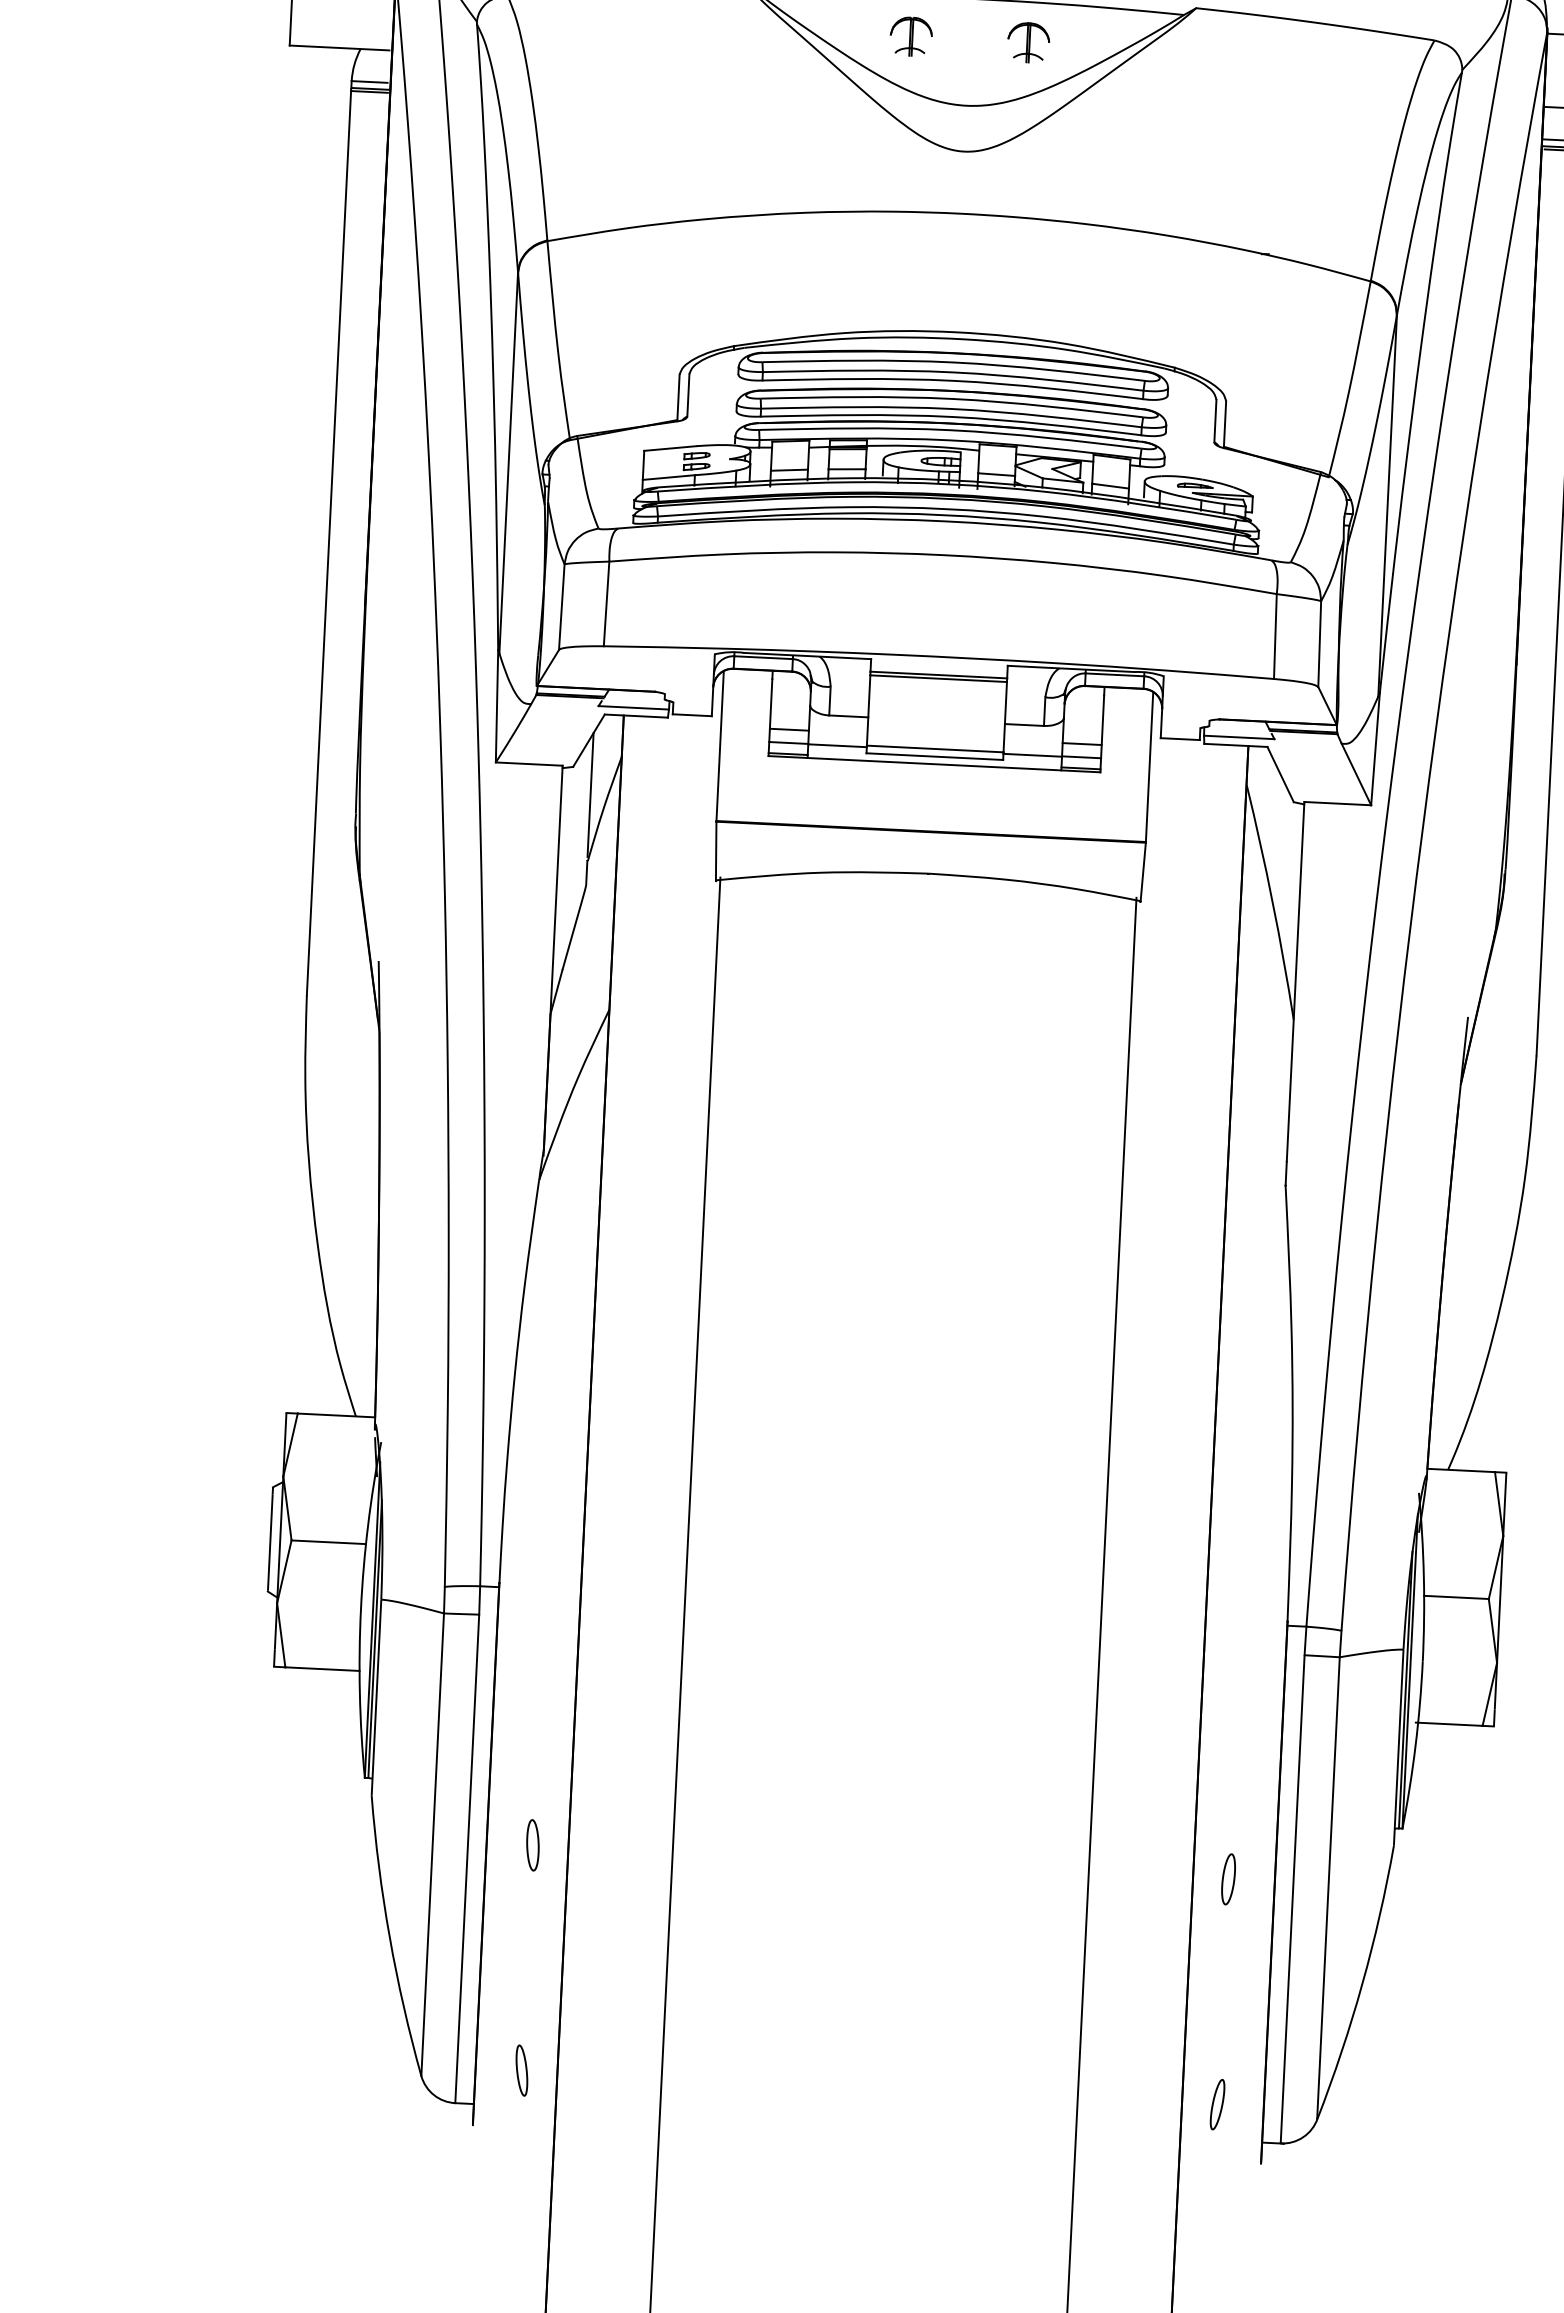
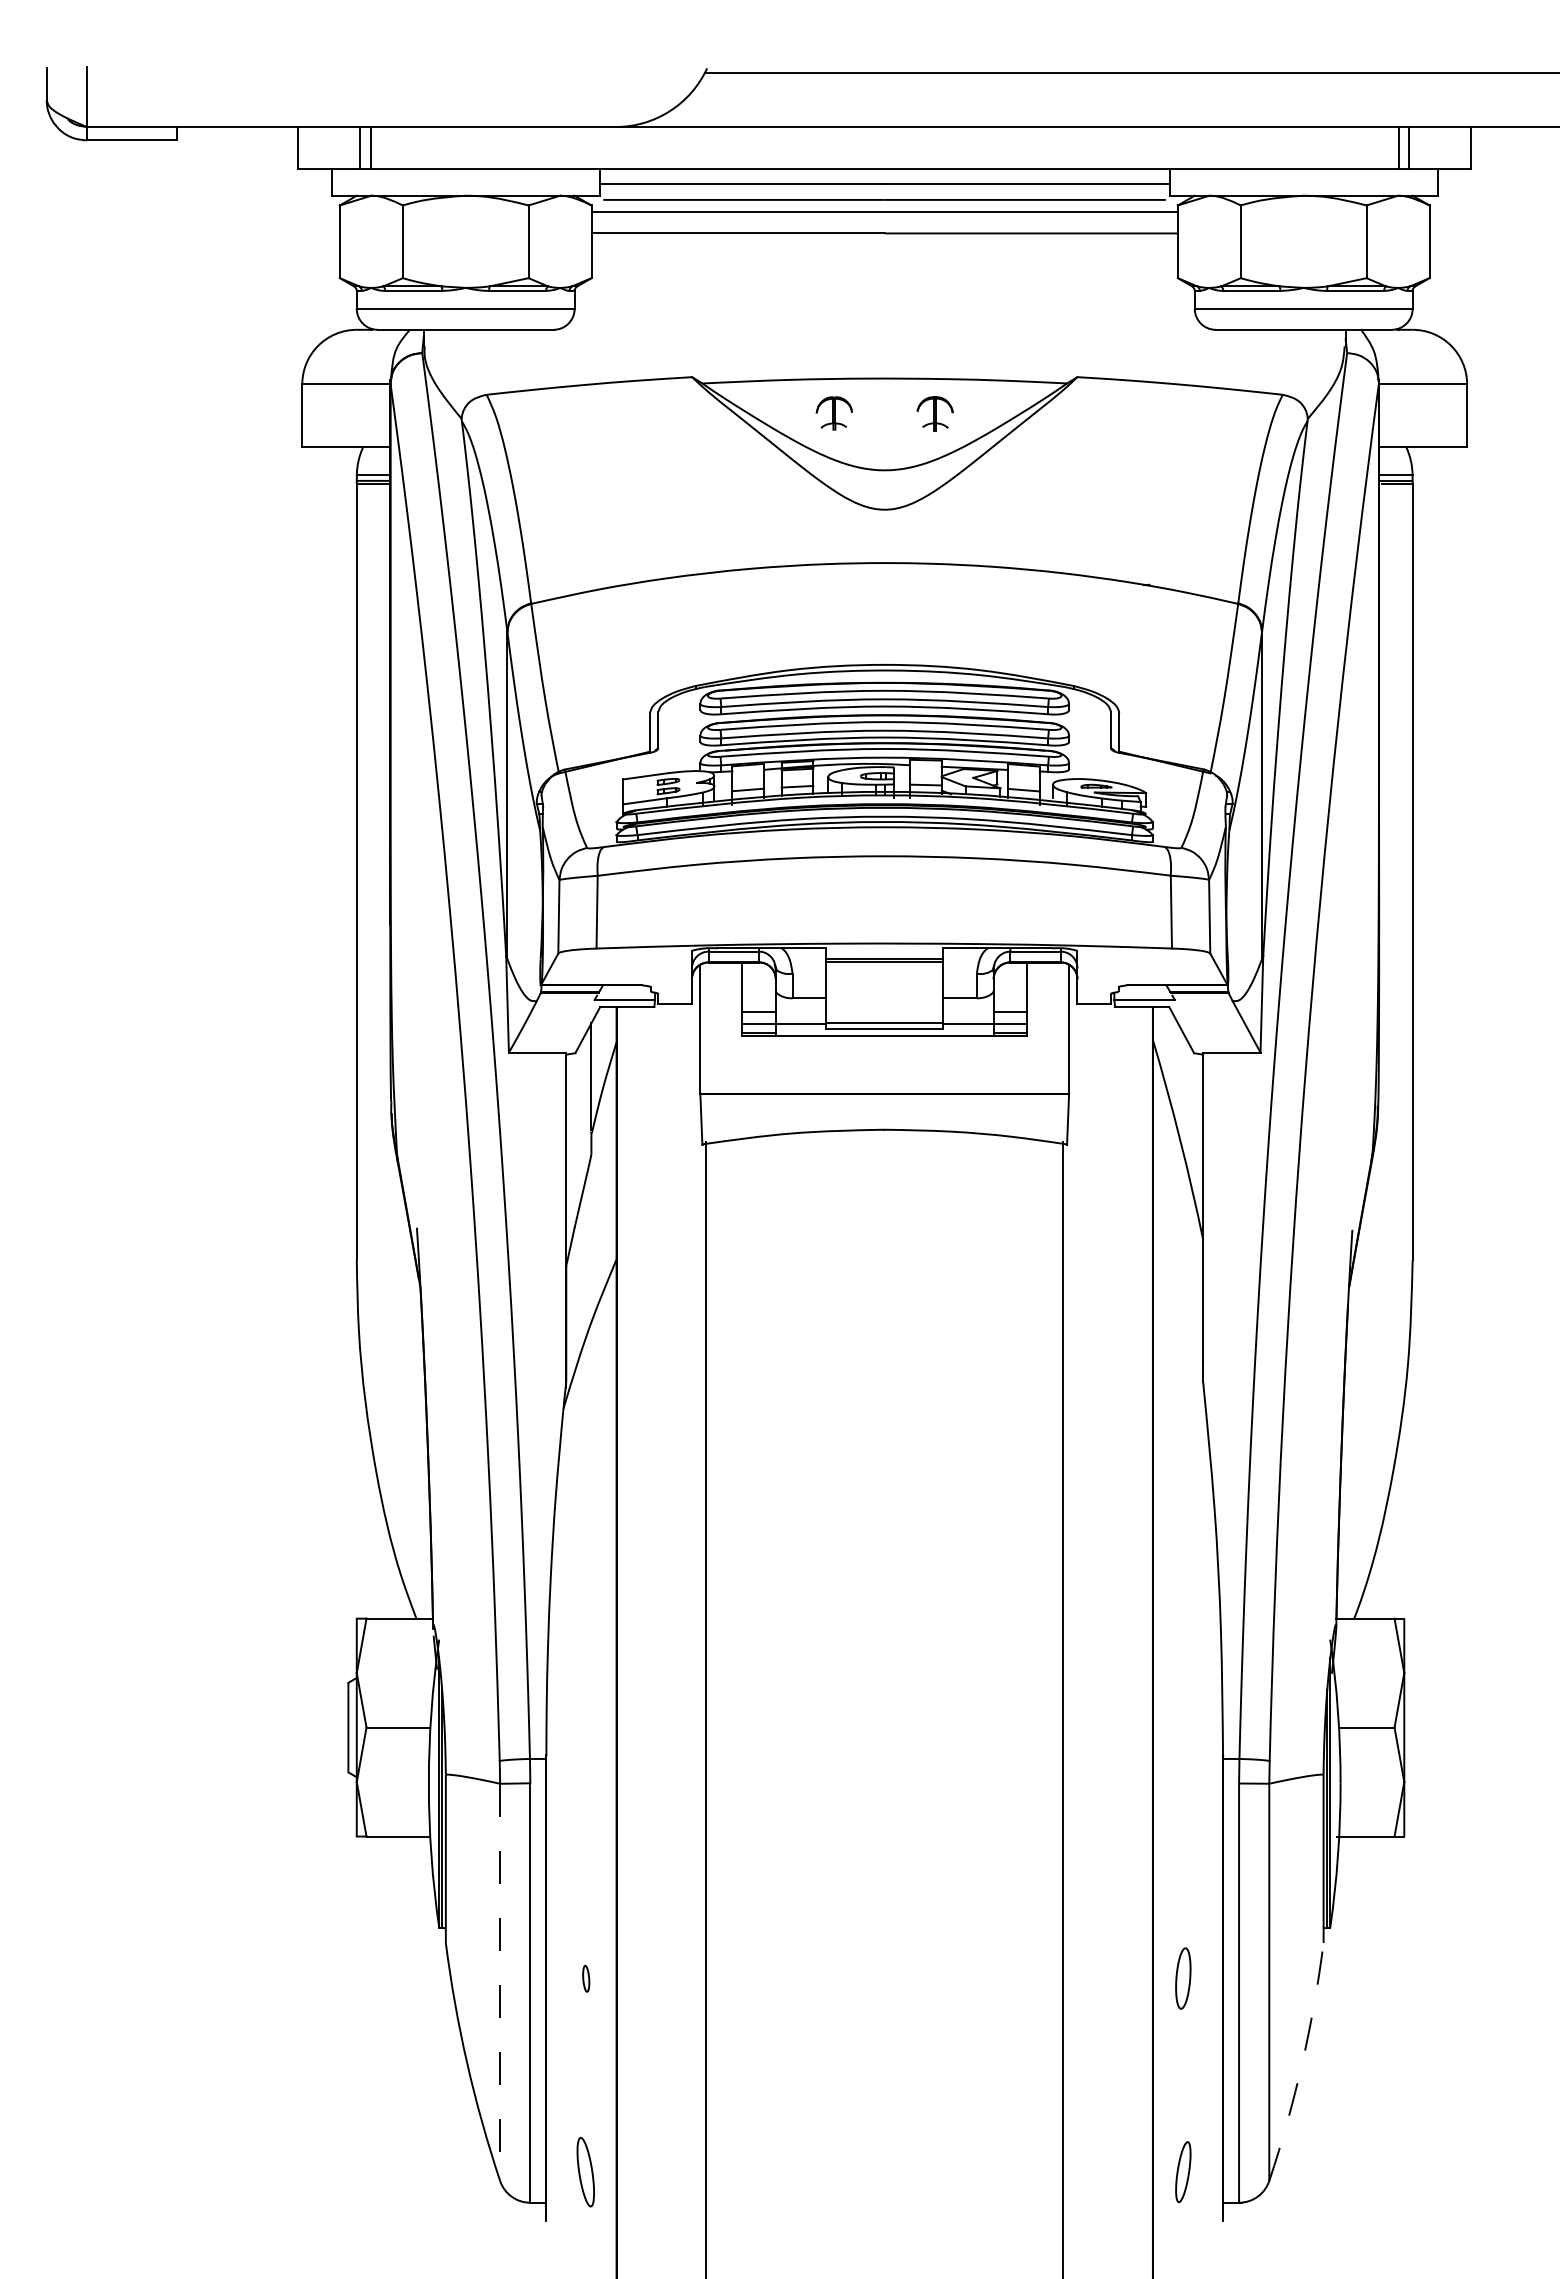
line: (433, 1844) -> (500, 1982), solid -> dashed
part: (533, 1845) -> (586, 1978), size x0.6
part: (1228, 1879) -> (1183, 1978), size x1.4
arc: (1362, 1983) -> (1302, 2062), solid -> dashed
part: (522, 2069) -> (586, 2171), size x1.6
part: (1217, 2103) -> (1183, 2171), size x1.4

